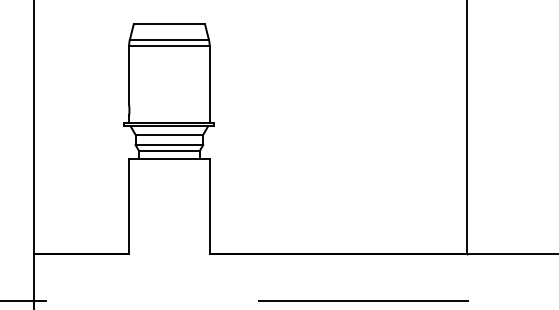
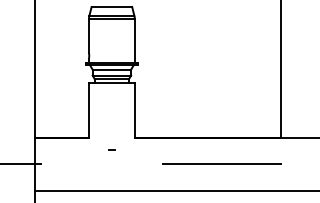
line: (168, 275) -> (111, 149), added

